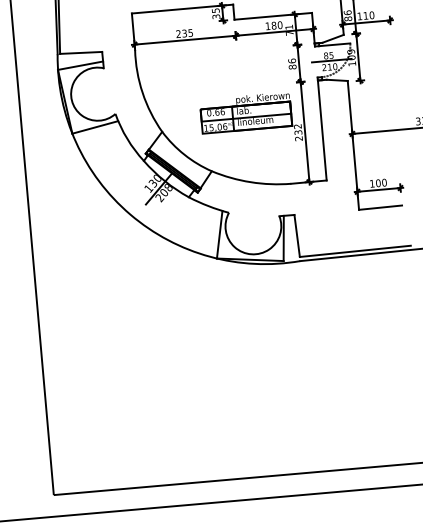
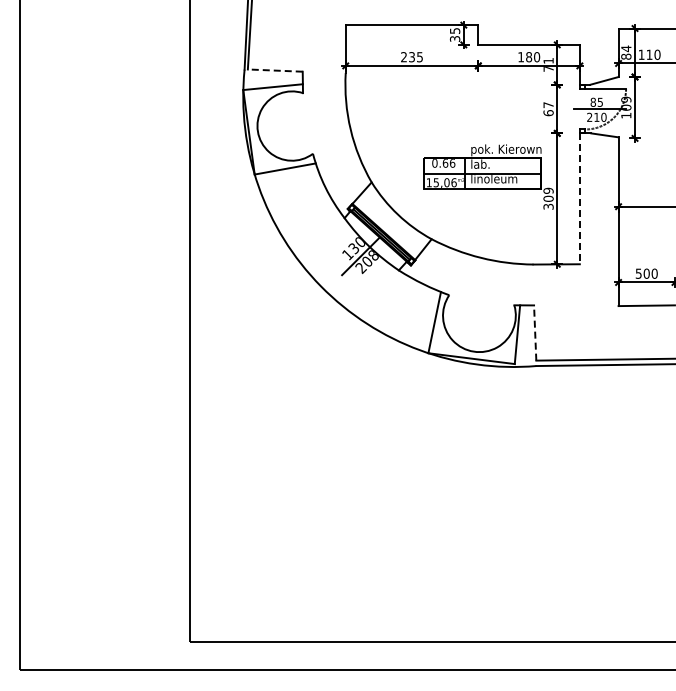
text: (347, 12) -> (626, 48), 86 -> 84
line: (80, 52) -> (274, 70), solid -> dashed
text: (292, 64) -> (548, 109), 86 -> 67
line: (322, 131) -> (579, 199), solid -> dashed
text: (298, 132) -> (548, 198), 232 -> 309
text: (372, 183) -> (638, 273), 100 -> 500
line: (297, 236) -> (535, 333), solid -> dashed

